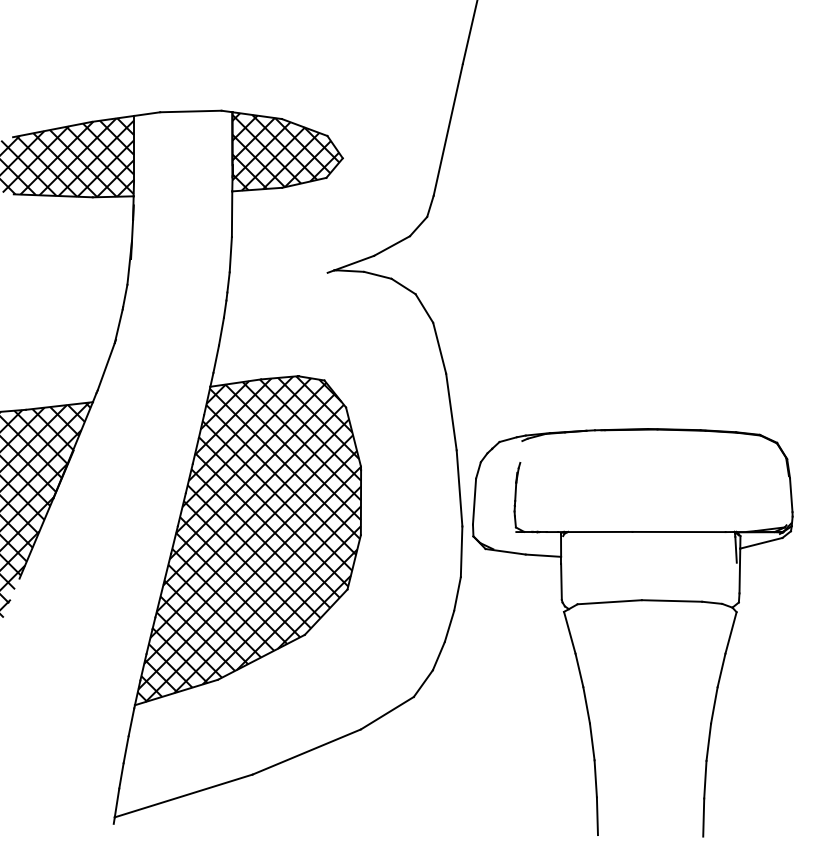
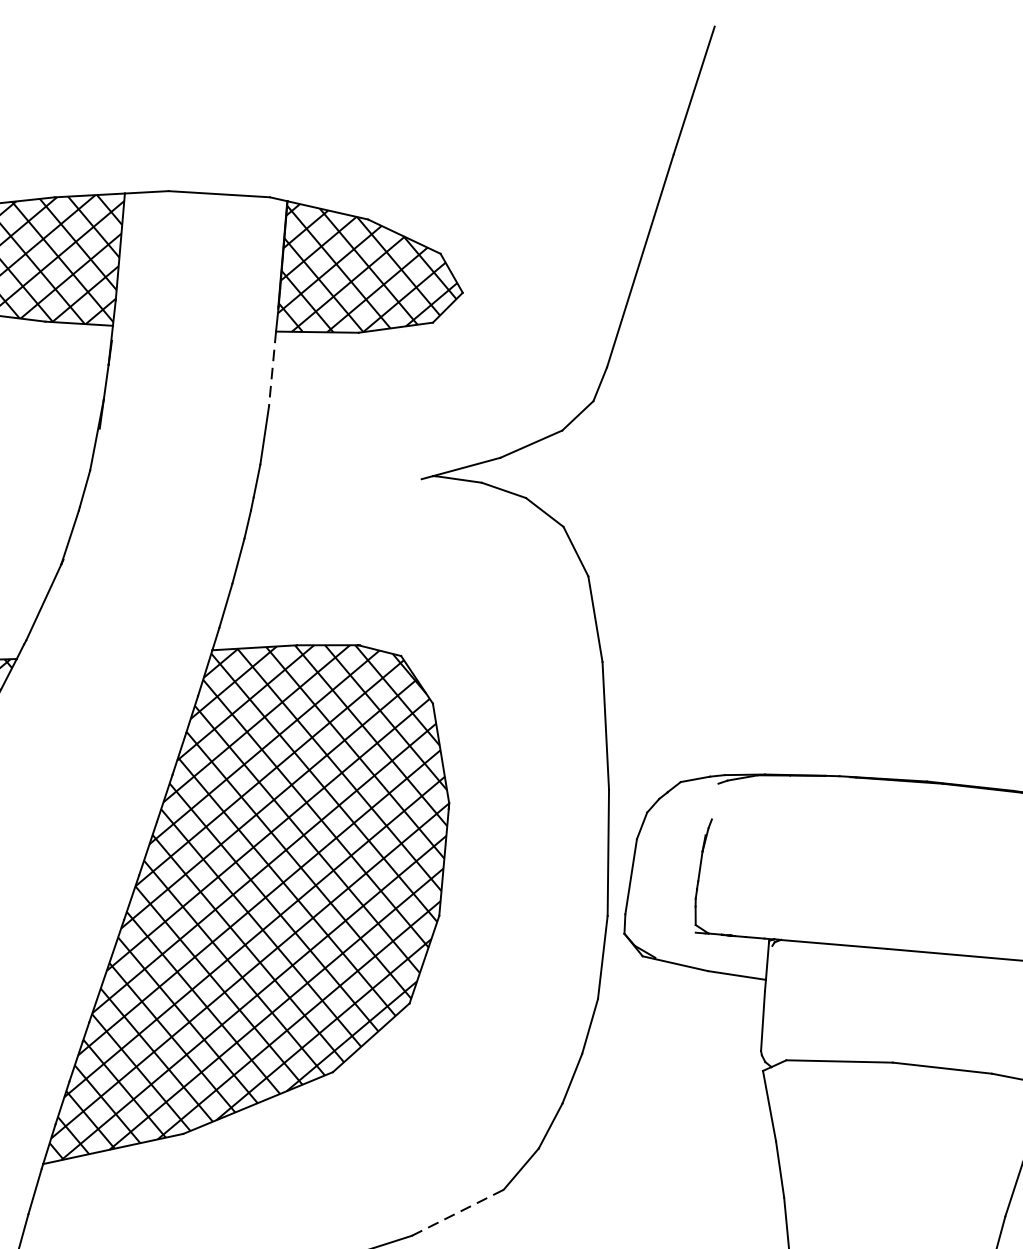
line: (232, 214) -> (273, 369), solid -> dashed
line: (387, 712) -> (458, 1211), solid -> dashed

